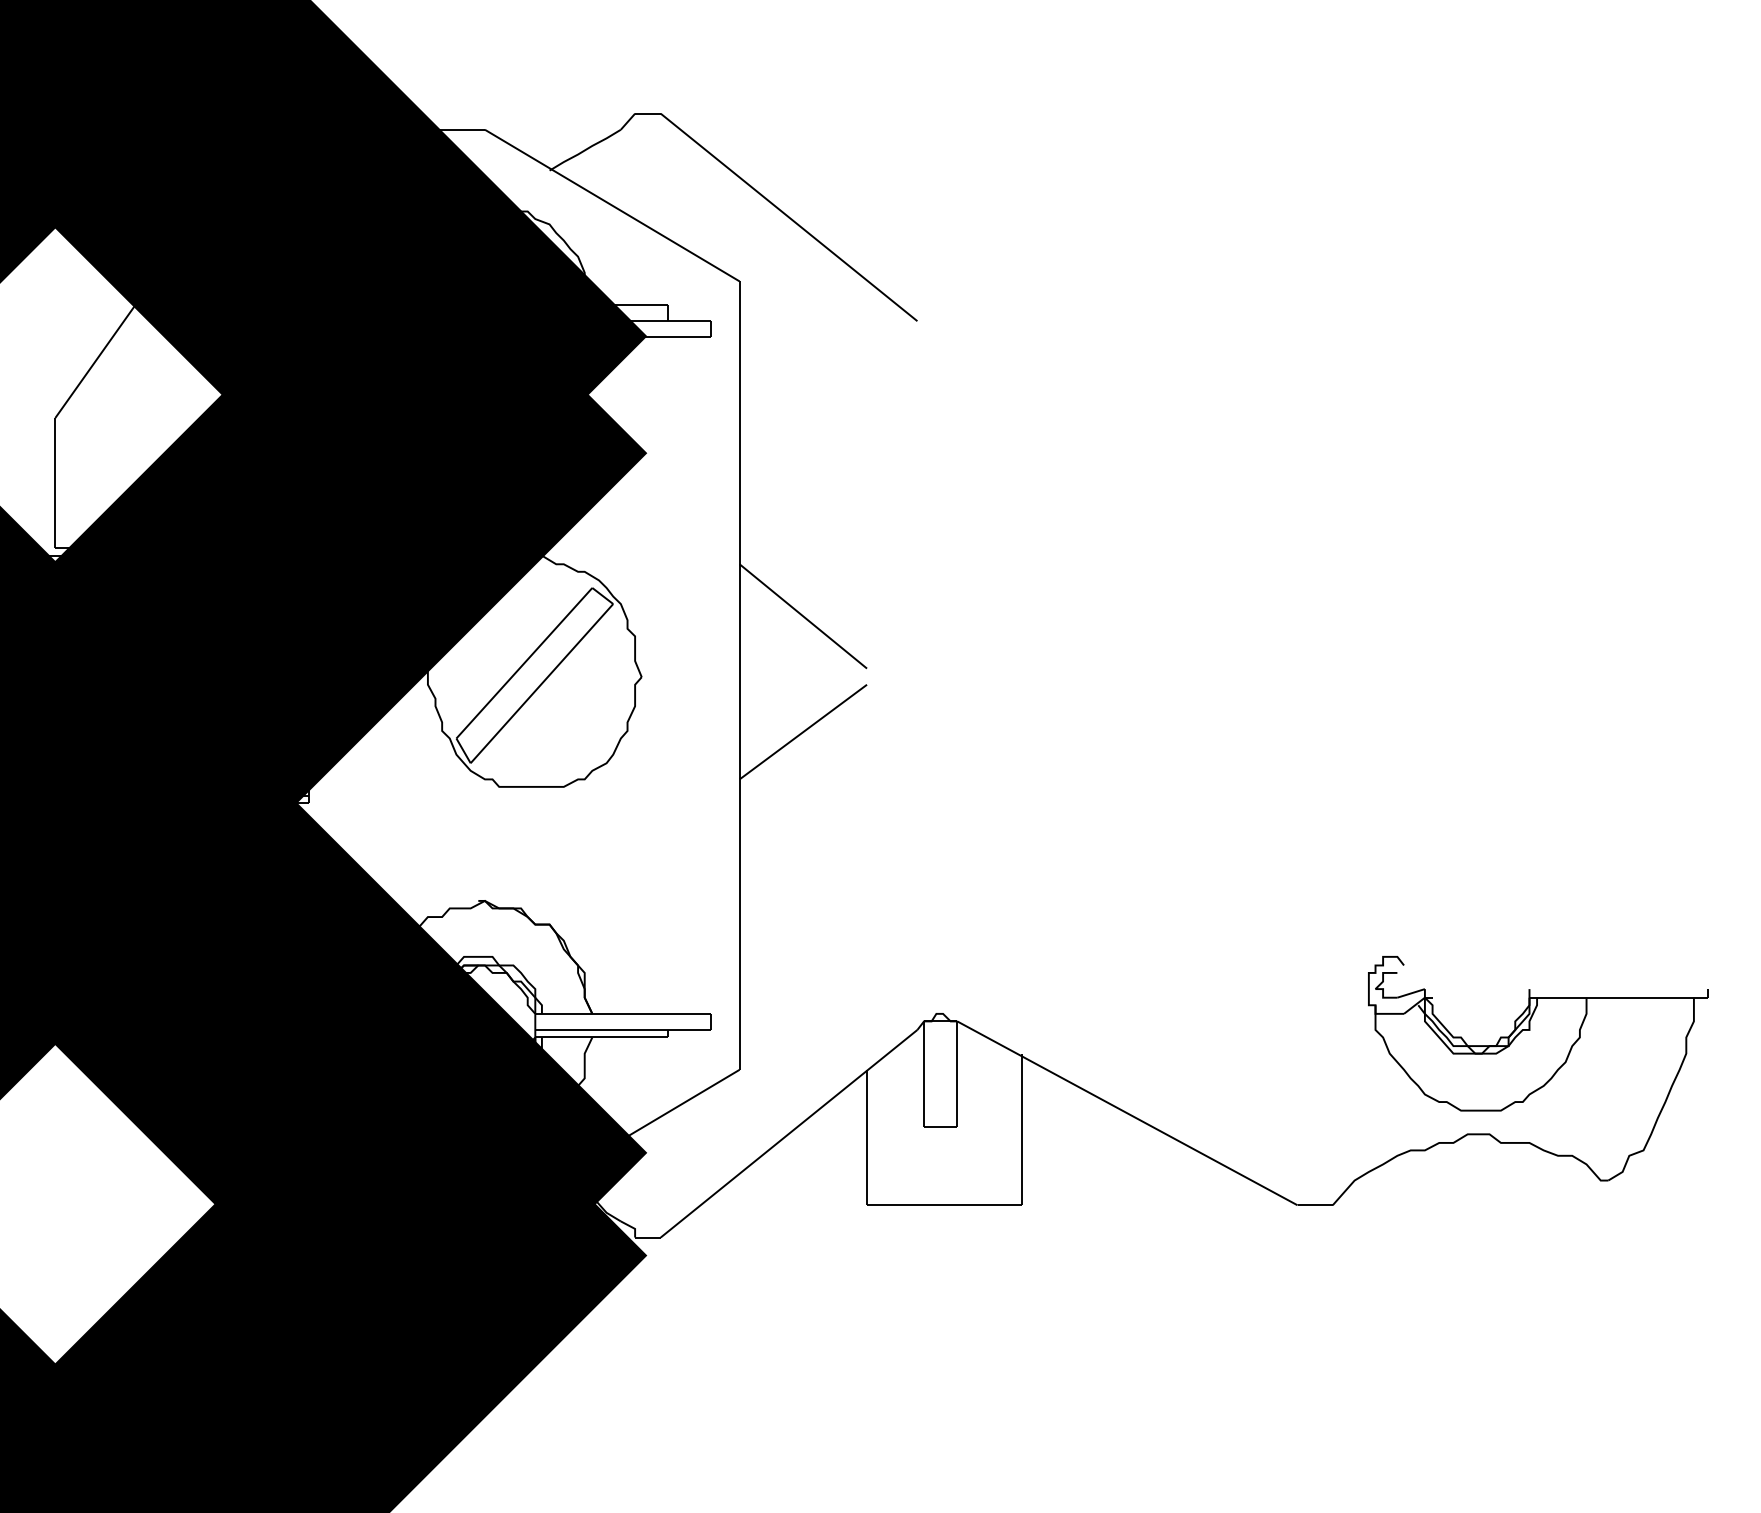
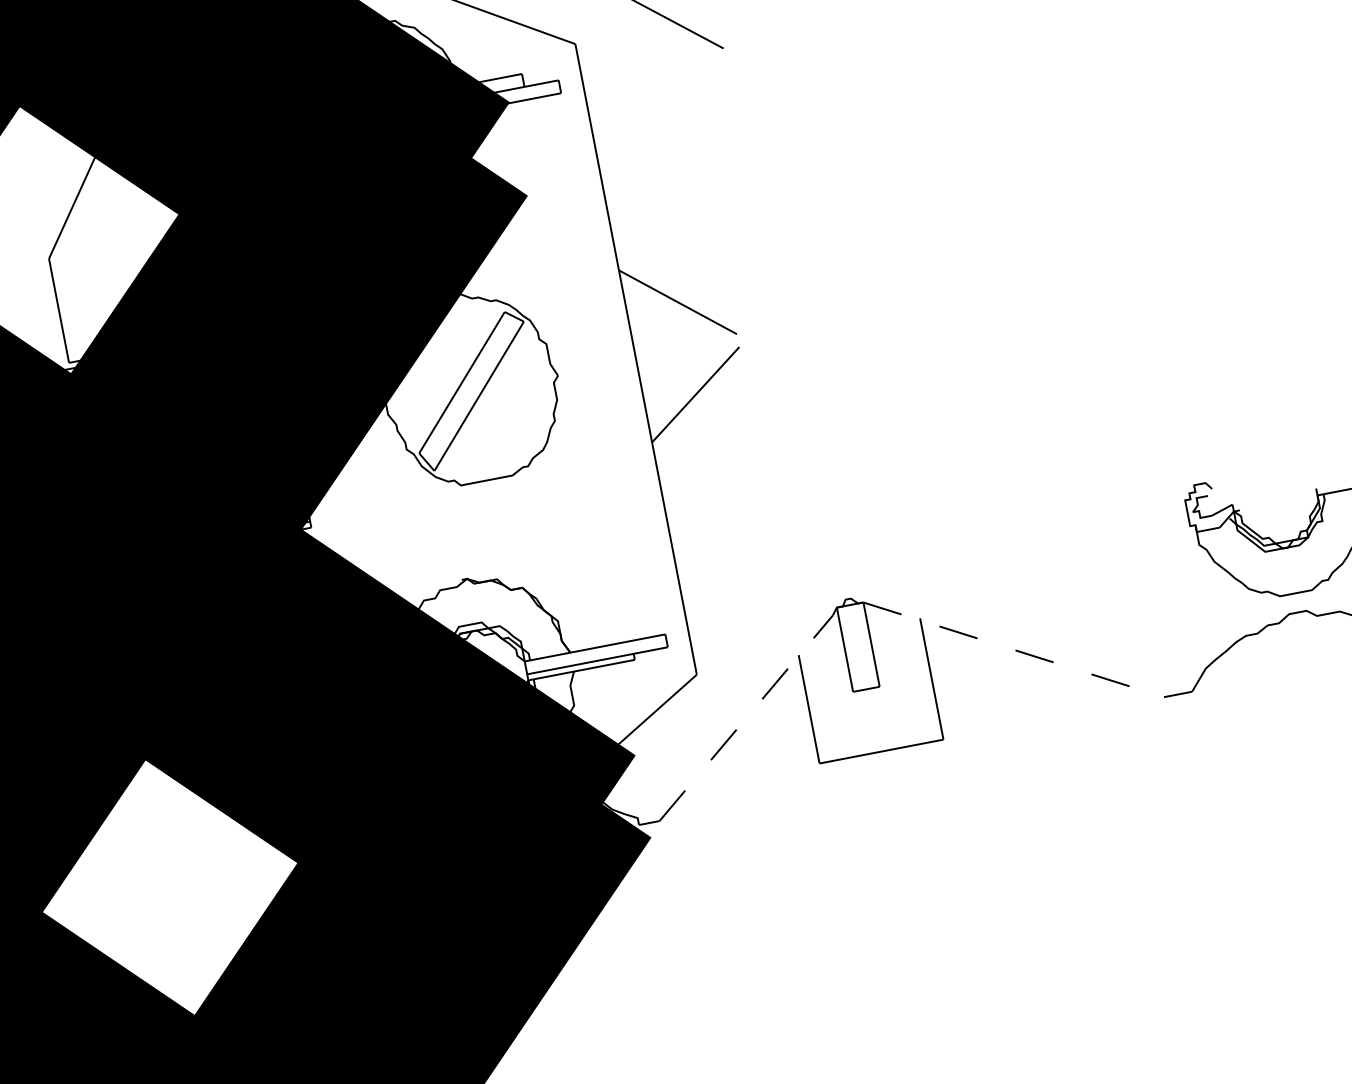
line: (1127, 1113) -> (1013, 649), solid -> dashed
line: (789, 1133) -> (746, 718), solid -> dashed

